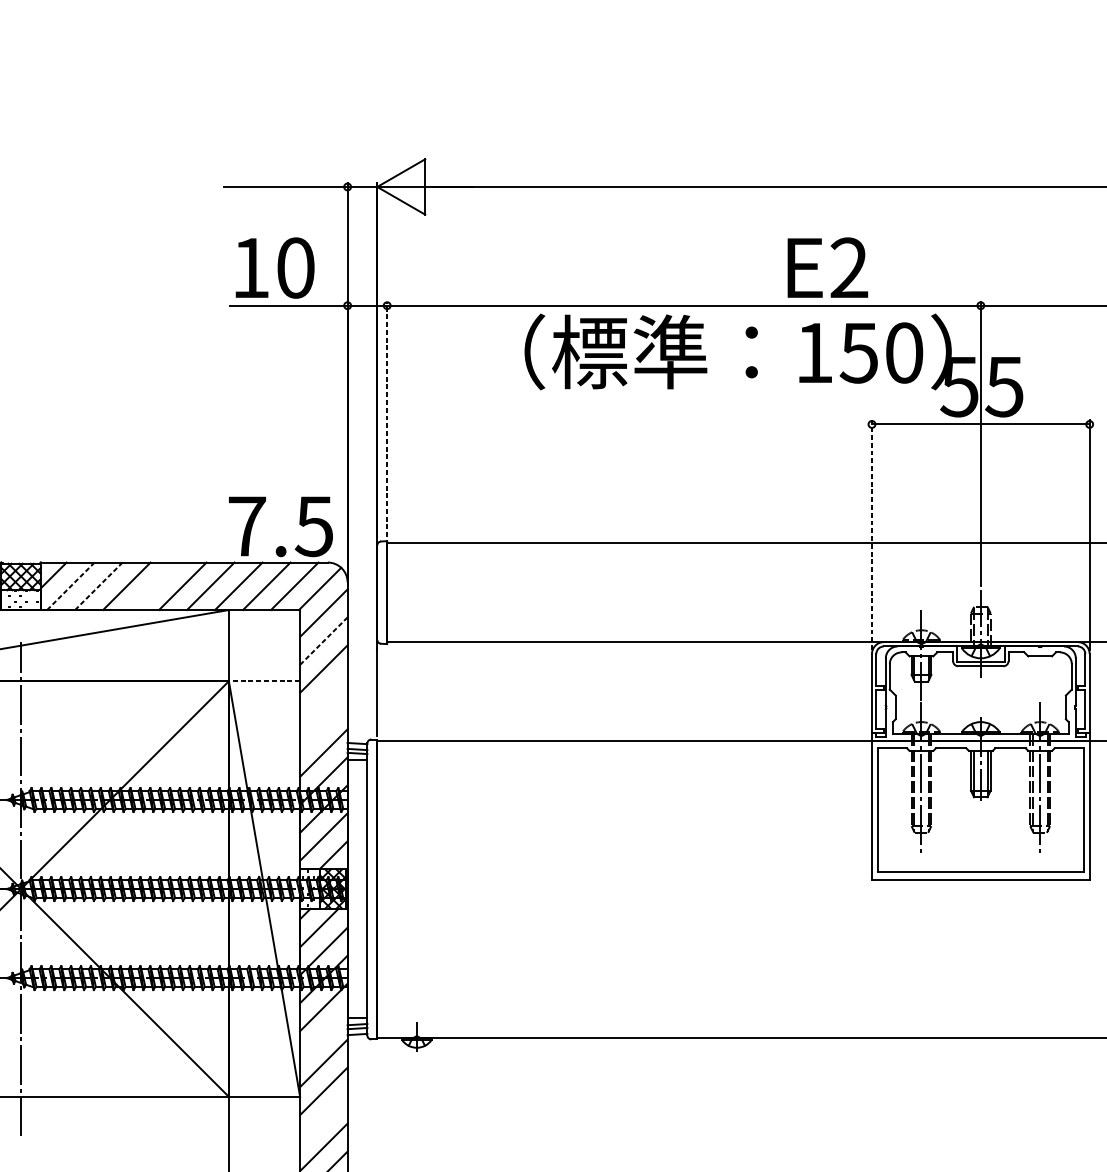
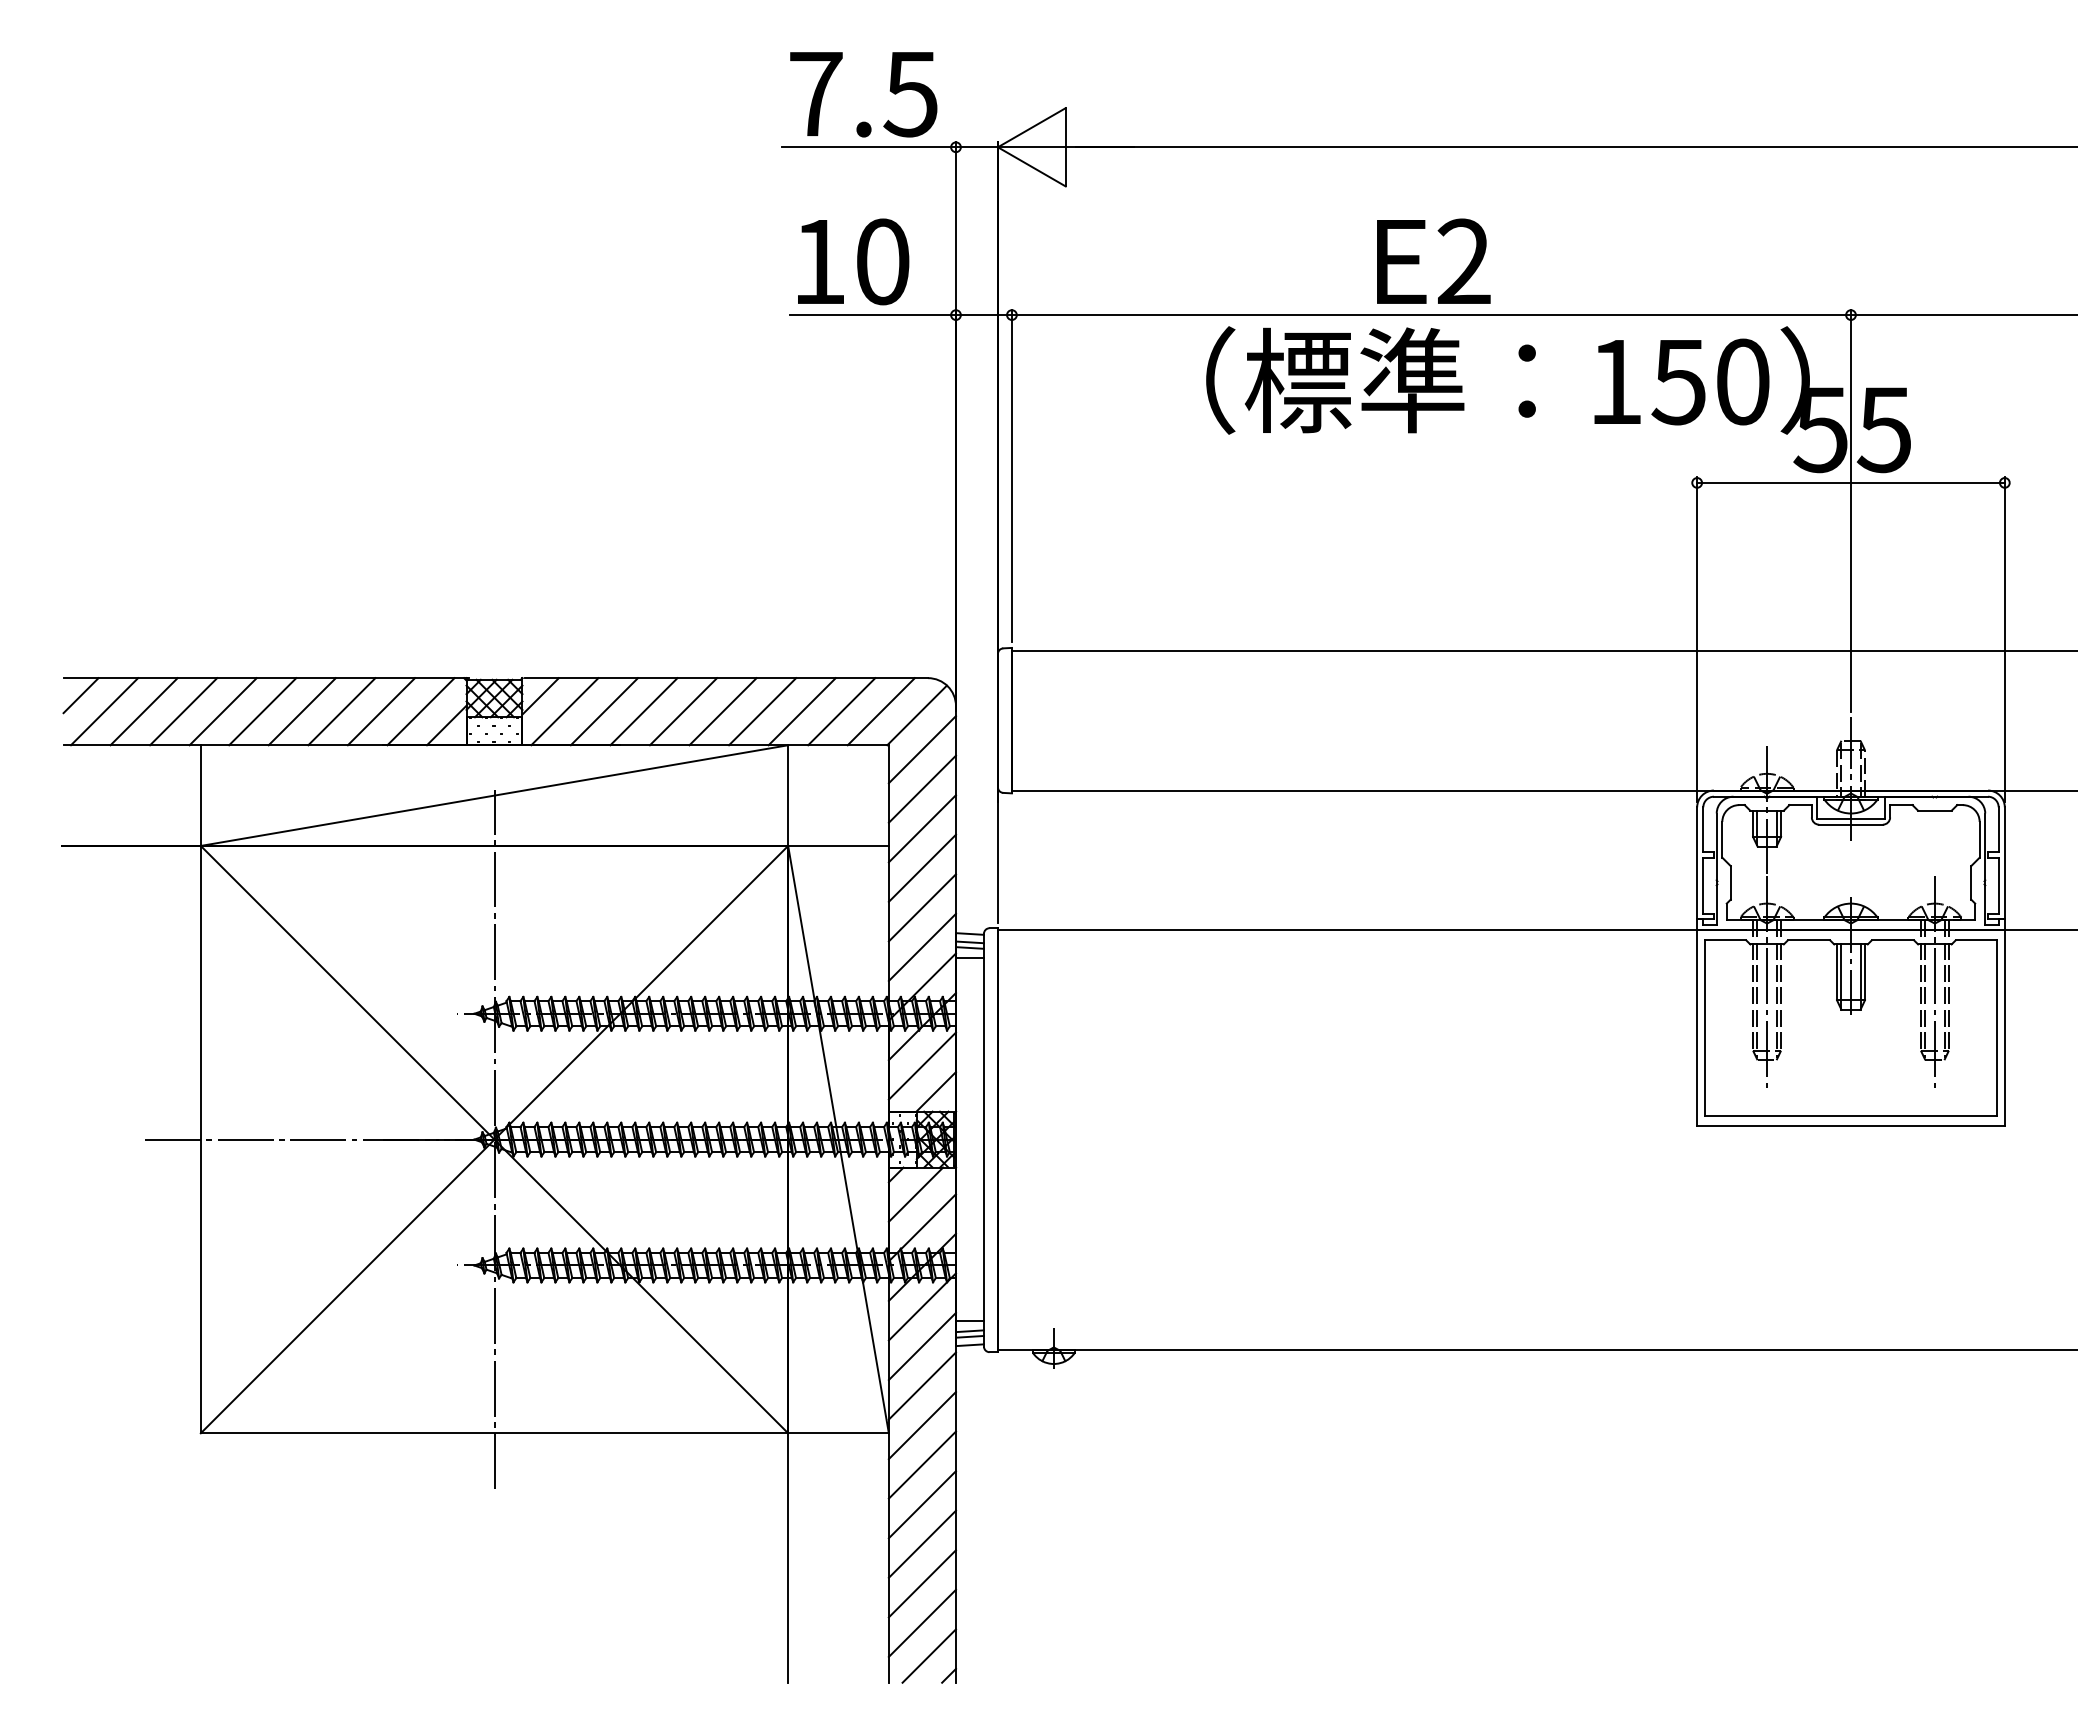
text: (827, 267) -> (1433, 260), moved
line: (386, 419) -> (1011, 475), dashed -> solid
text: (280, 526) -> (863, 94), moved
line: (872, 535) -> (1697, 639), dashed -> solid
line: (71, 586) -> (565, 711), dashed -> solid
line: (98, 586) -> (604, 711), dashed -> solid
line: (154, 586) -> (683, 711), added
line: (323, 640) -> (922, 788), dashed -> solid
line: (264, 680) -> (838, 845), dashed -> solid
line: (323, 696) -> (921, 867), added
line: (323, 724) -> (921, 907), added
line: (323, 1035) -> (921, 1346), added
line: (323, 1118) -> (921, 1464), added

